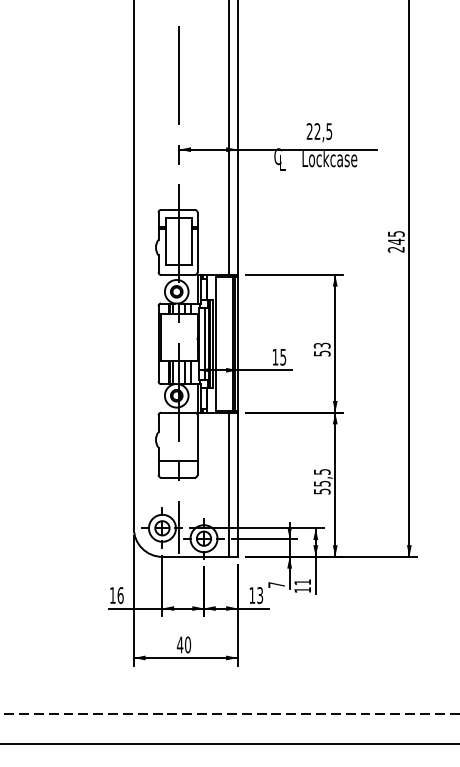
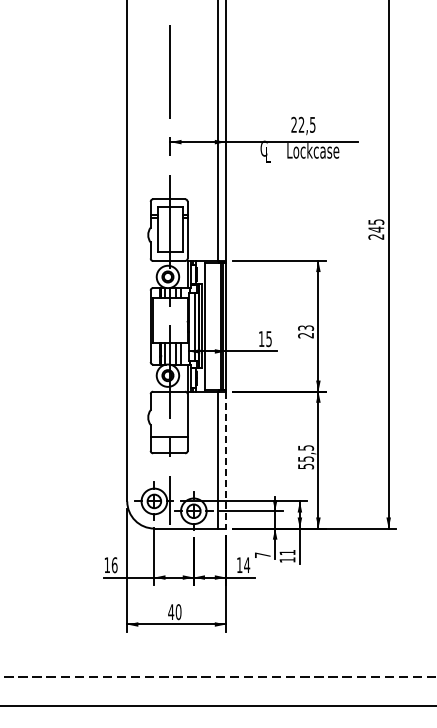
text: (322, 353) -> (306, 335), 53 -> 23
line: (237, 485) -> (225, 460), solid -> dashed
text: (260, 595) -> (247, 565), 13 -> 14

